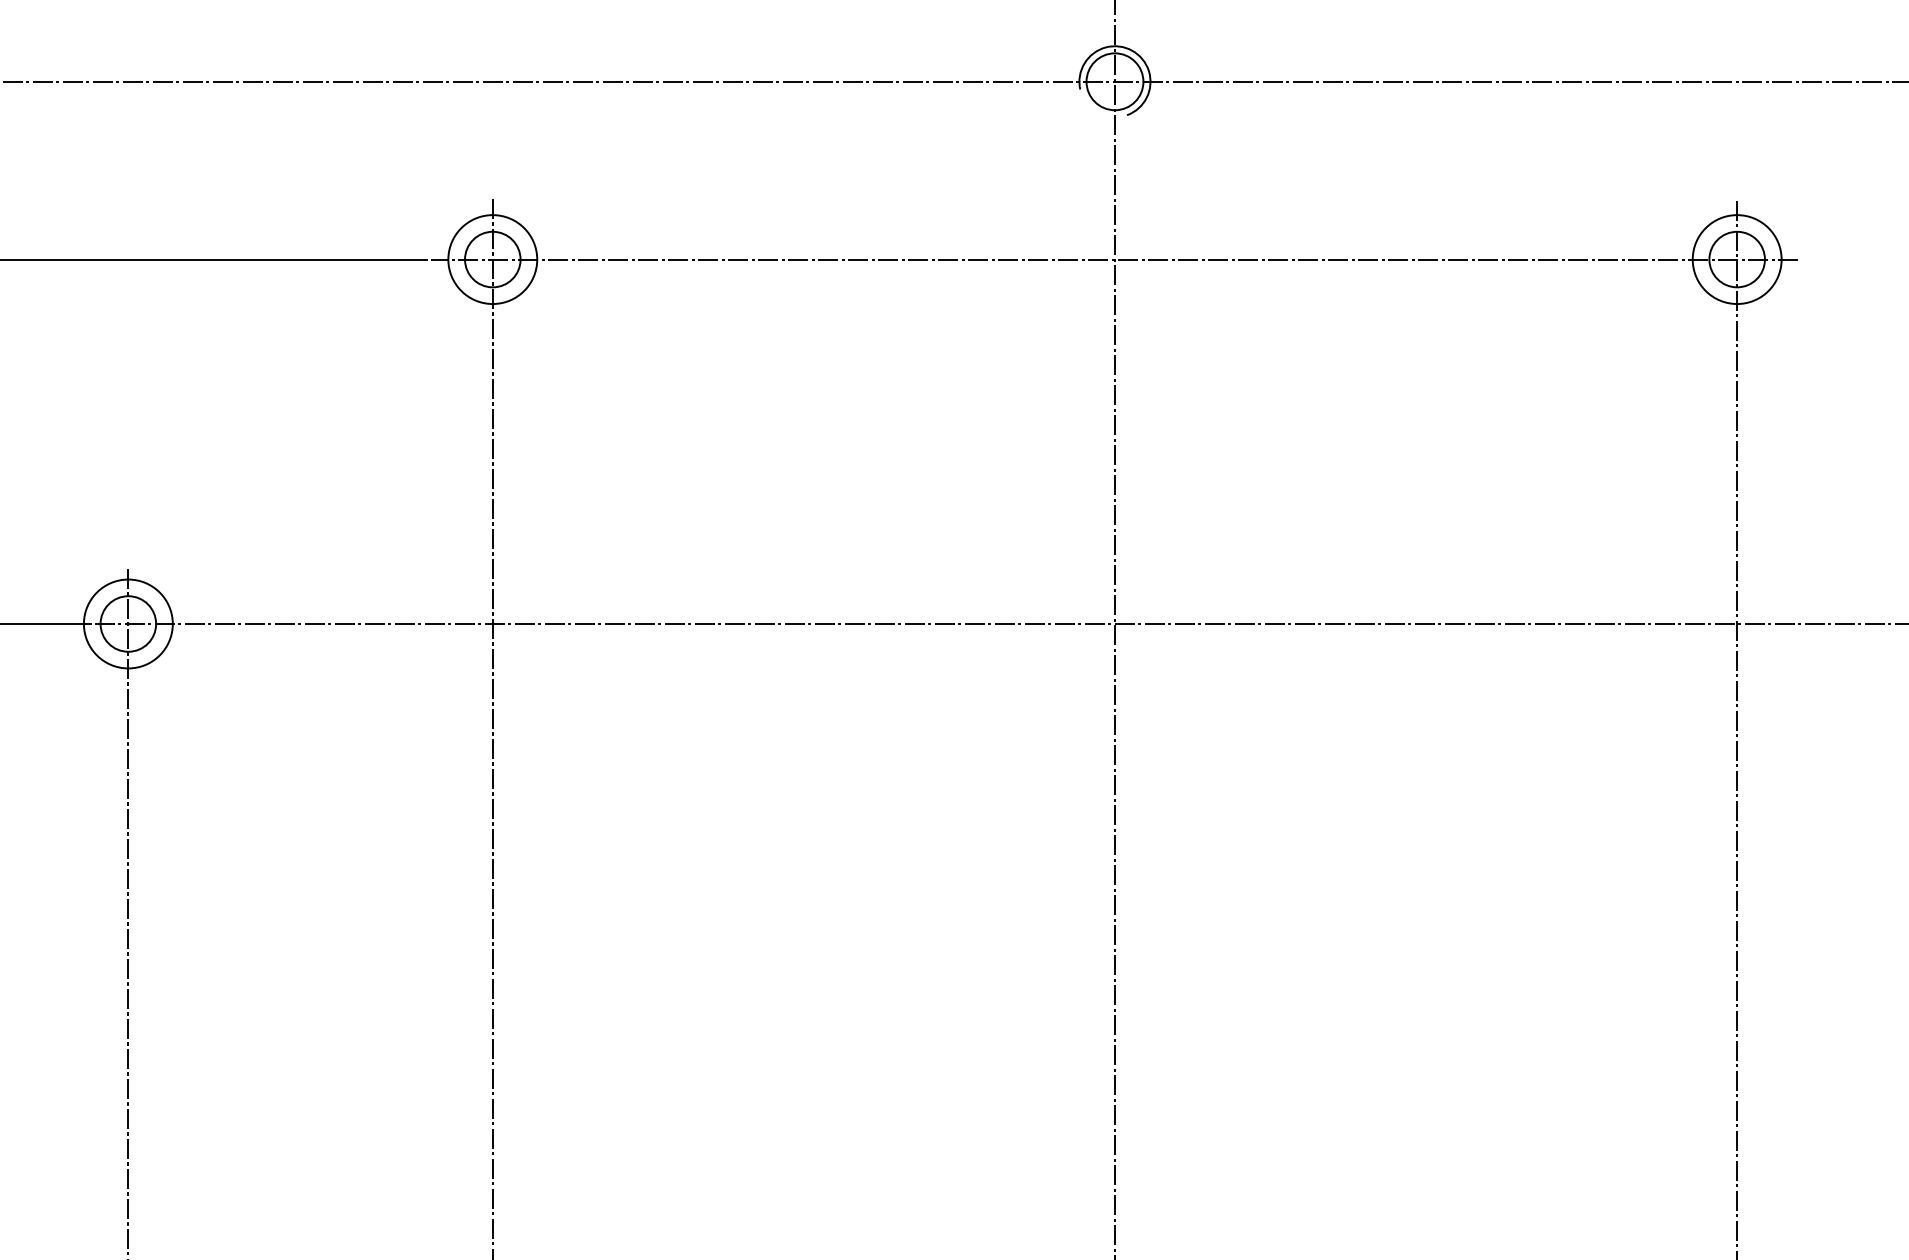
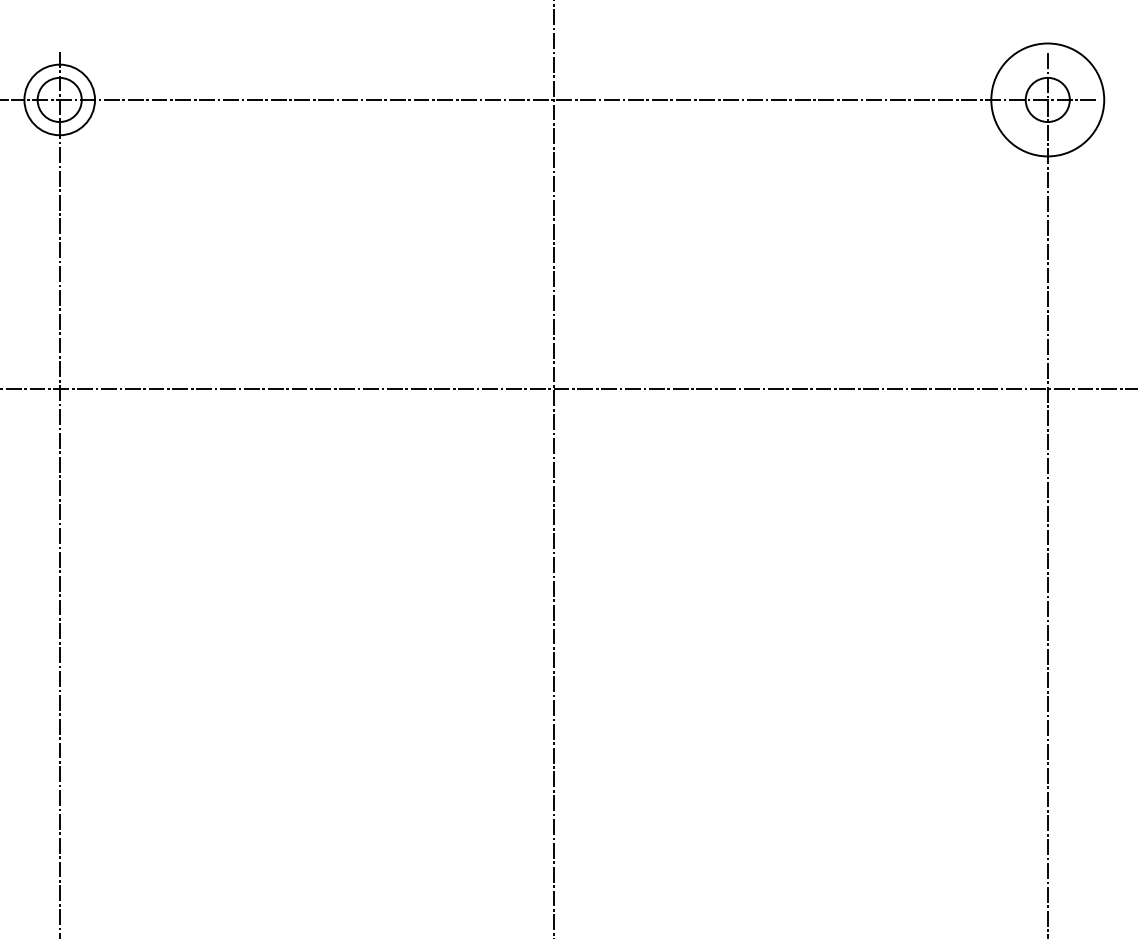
circle: (1736, 259) -> (1047, 99), size x1.6

